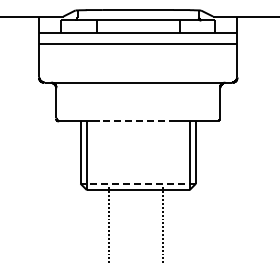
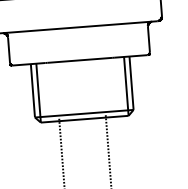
line: (137, 121) -> (79, 60), dashed -> solid
line: (138, 183) -> (84, 113), dashed -> solid

